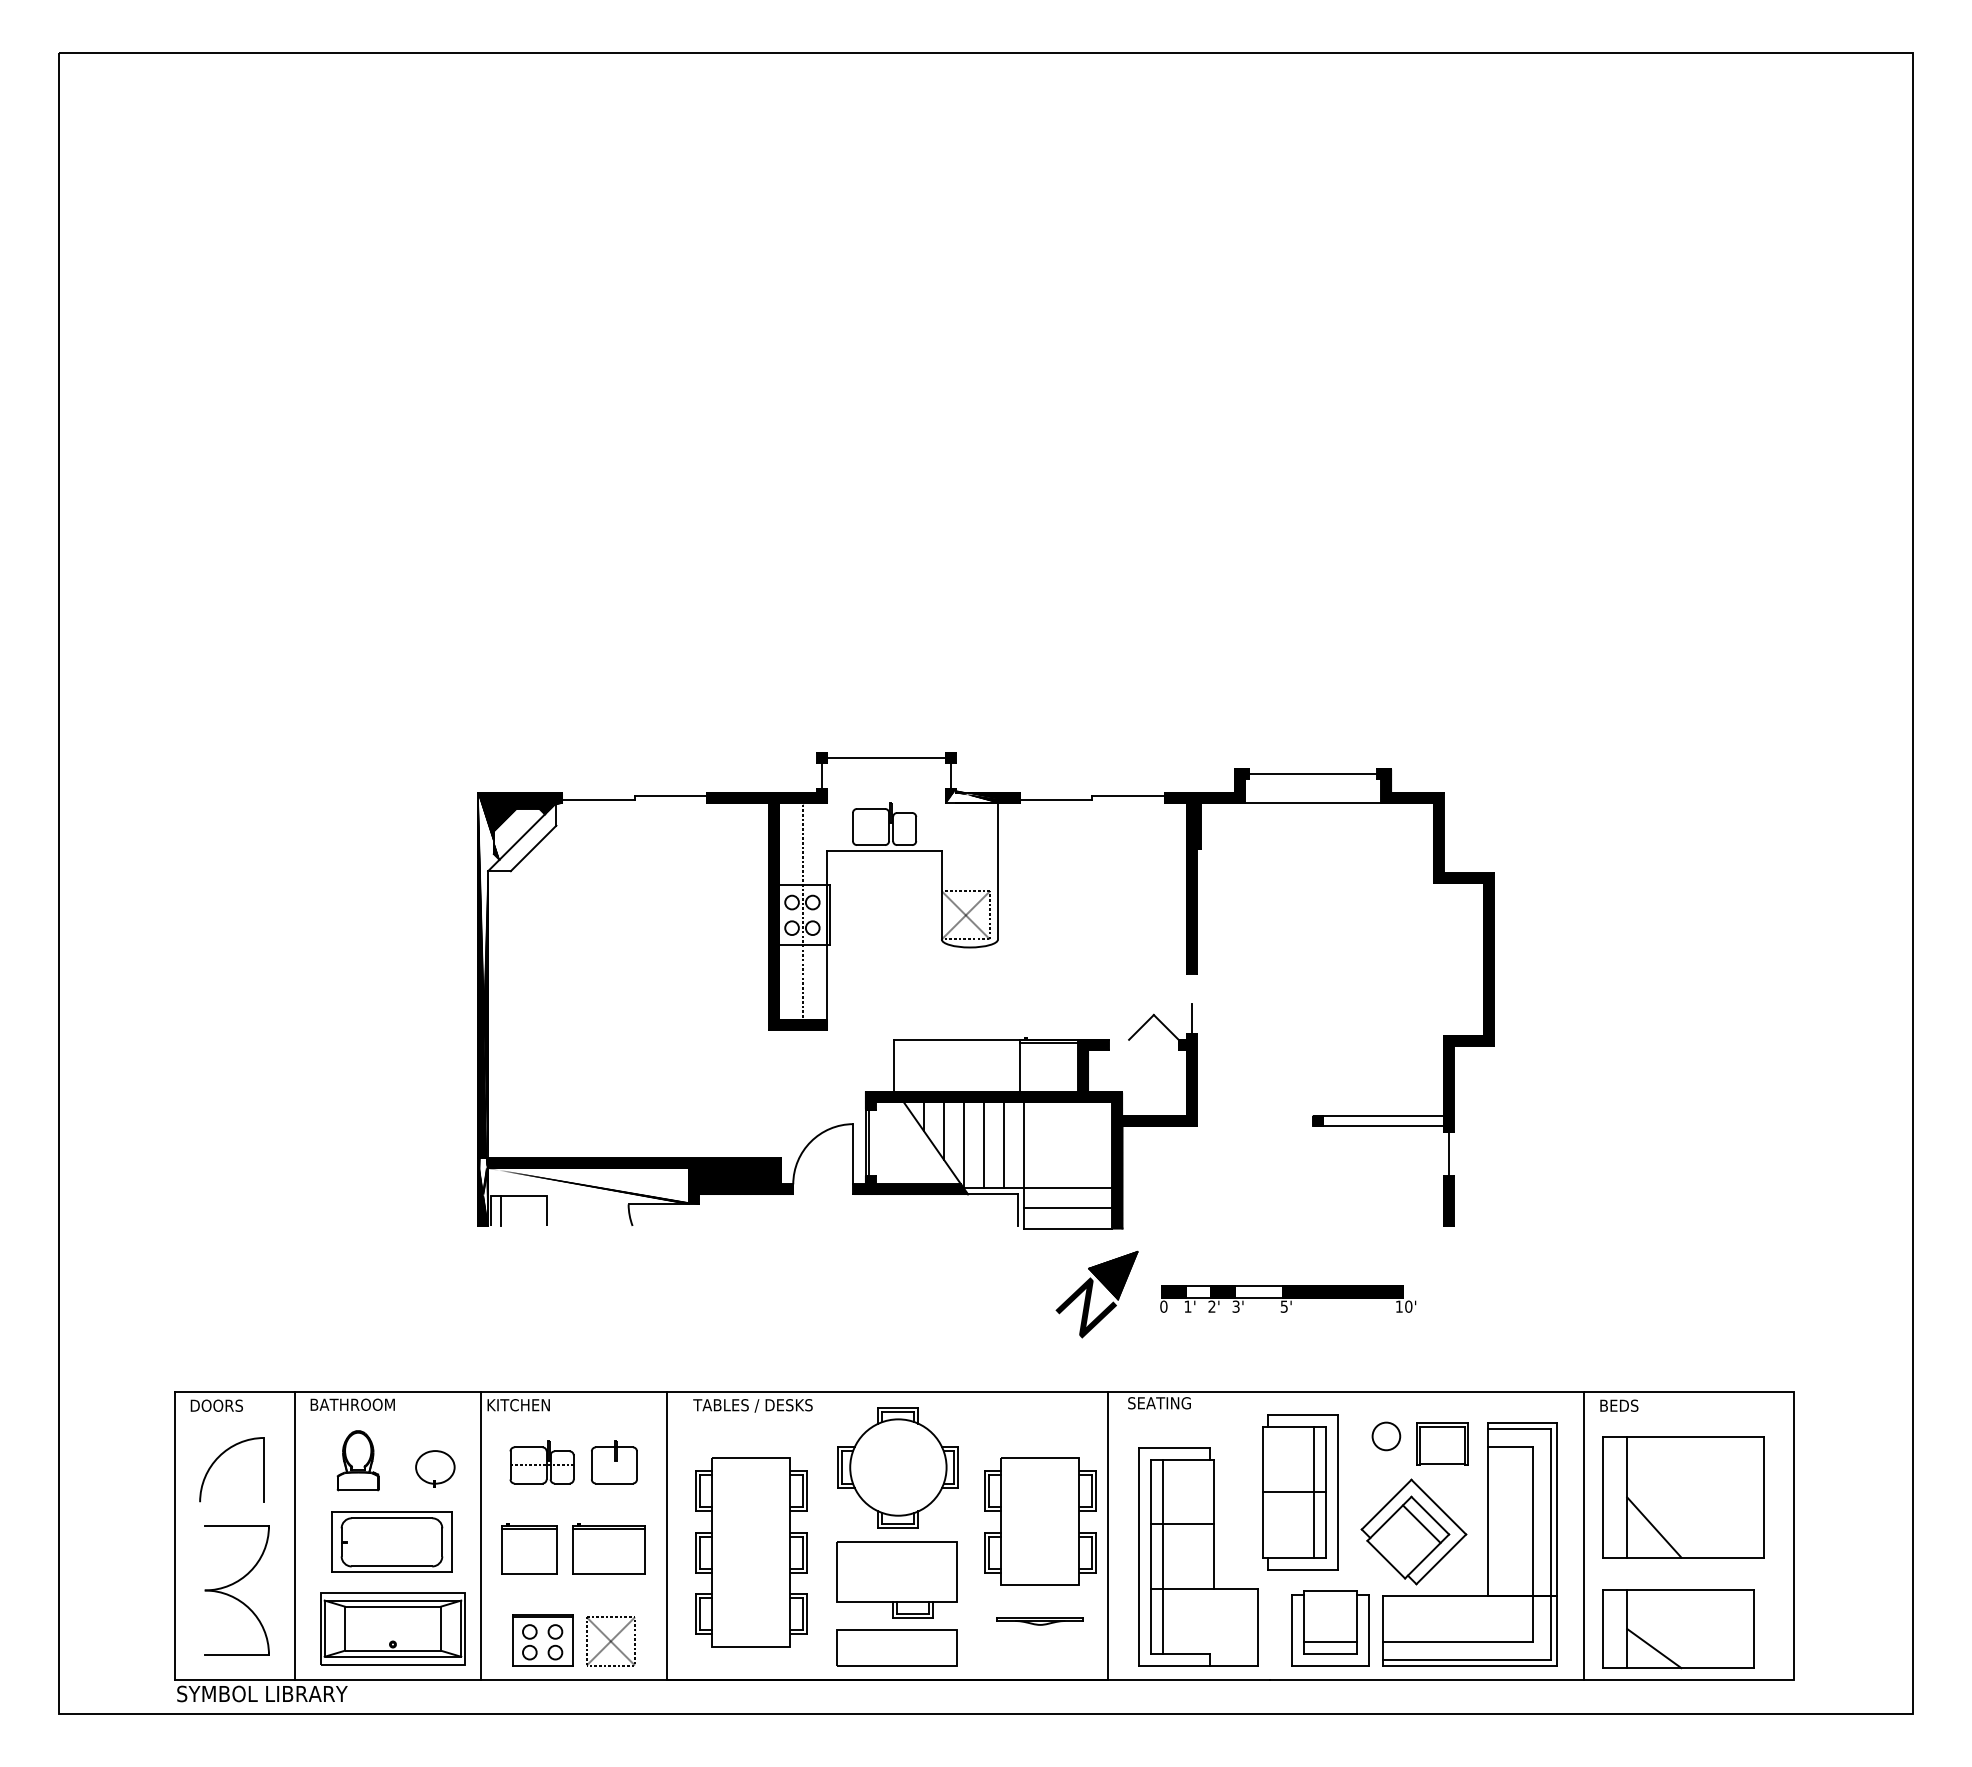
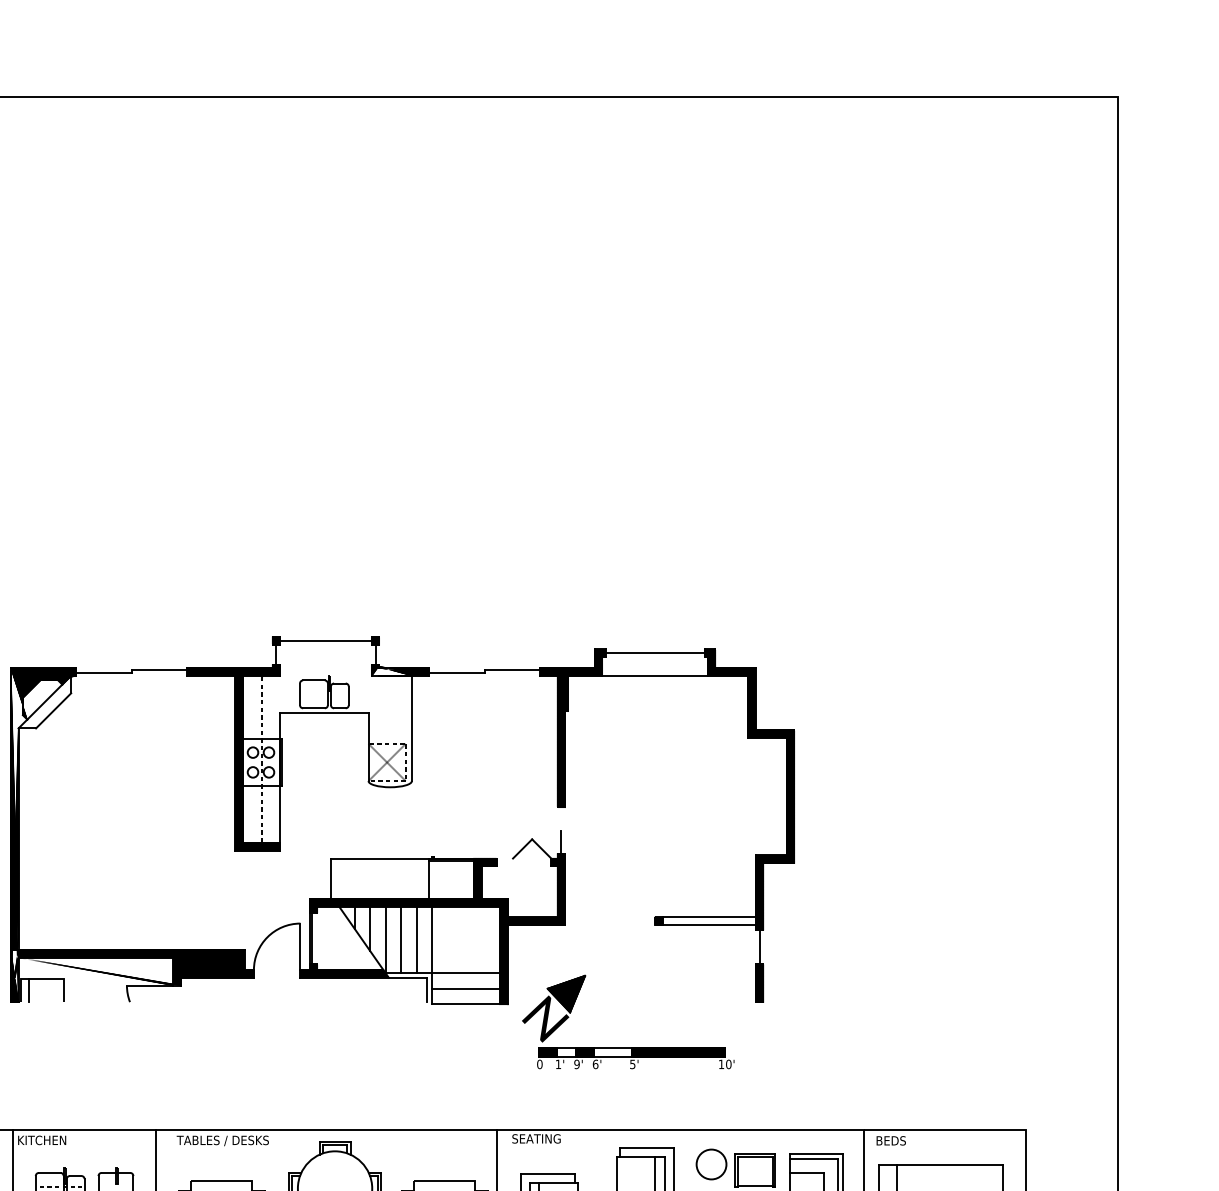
part: (1096, 1294) -> (553, 1008), moved
text: (1211, 1306) -> (576, 1064), 2' -> 9'
text: (1235, 1306) -> (595, 1064), 3' -> 6'
circle: (1386, 1436) -> (711, 1164), size x1.4

